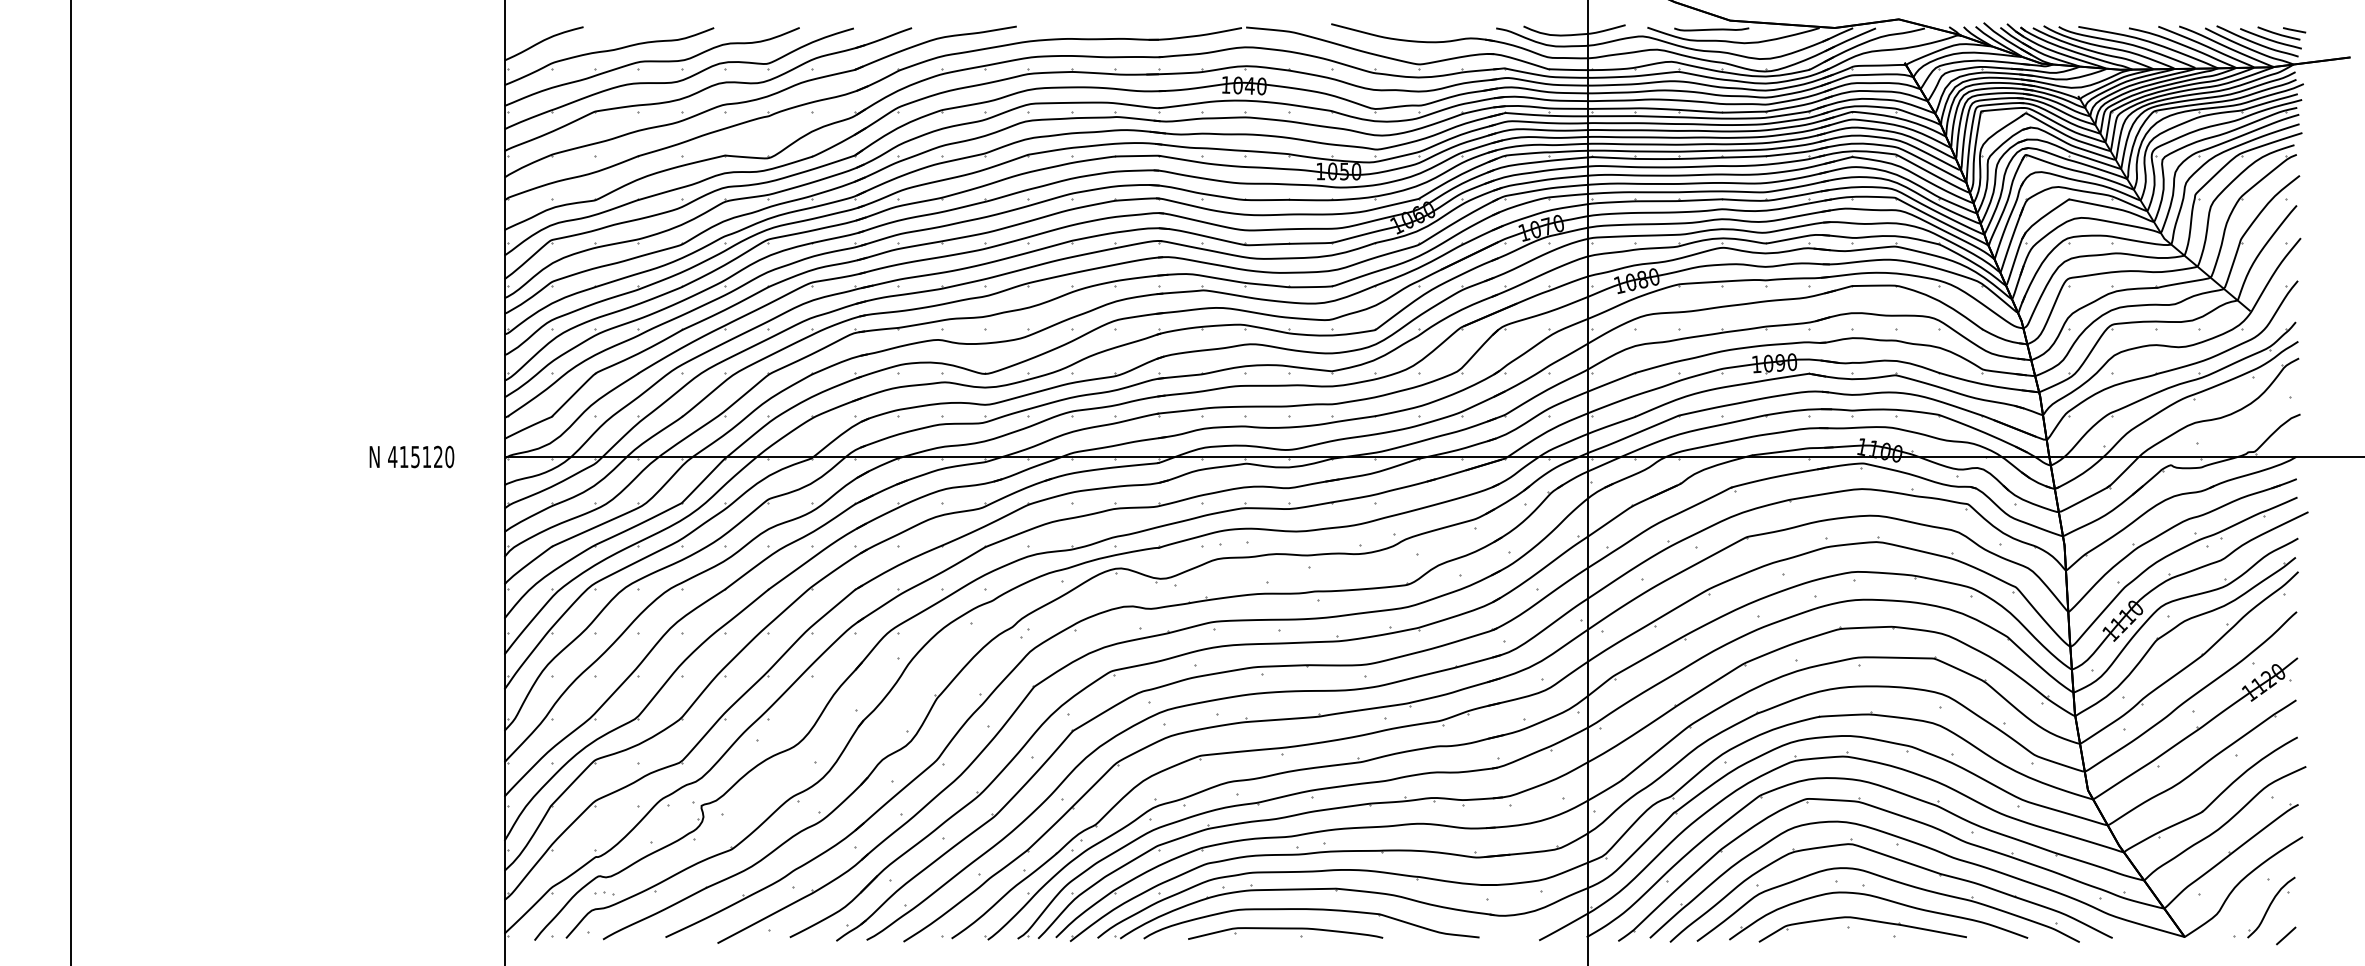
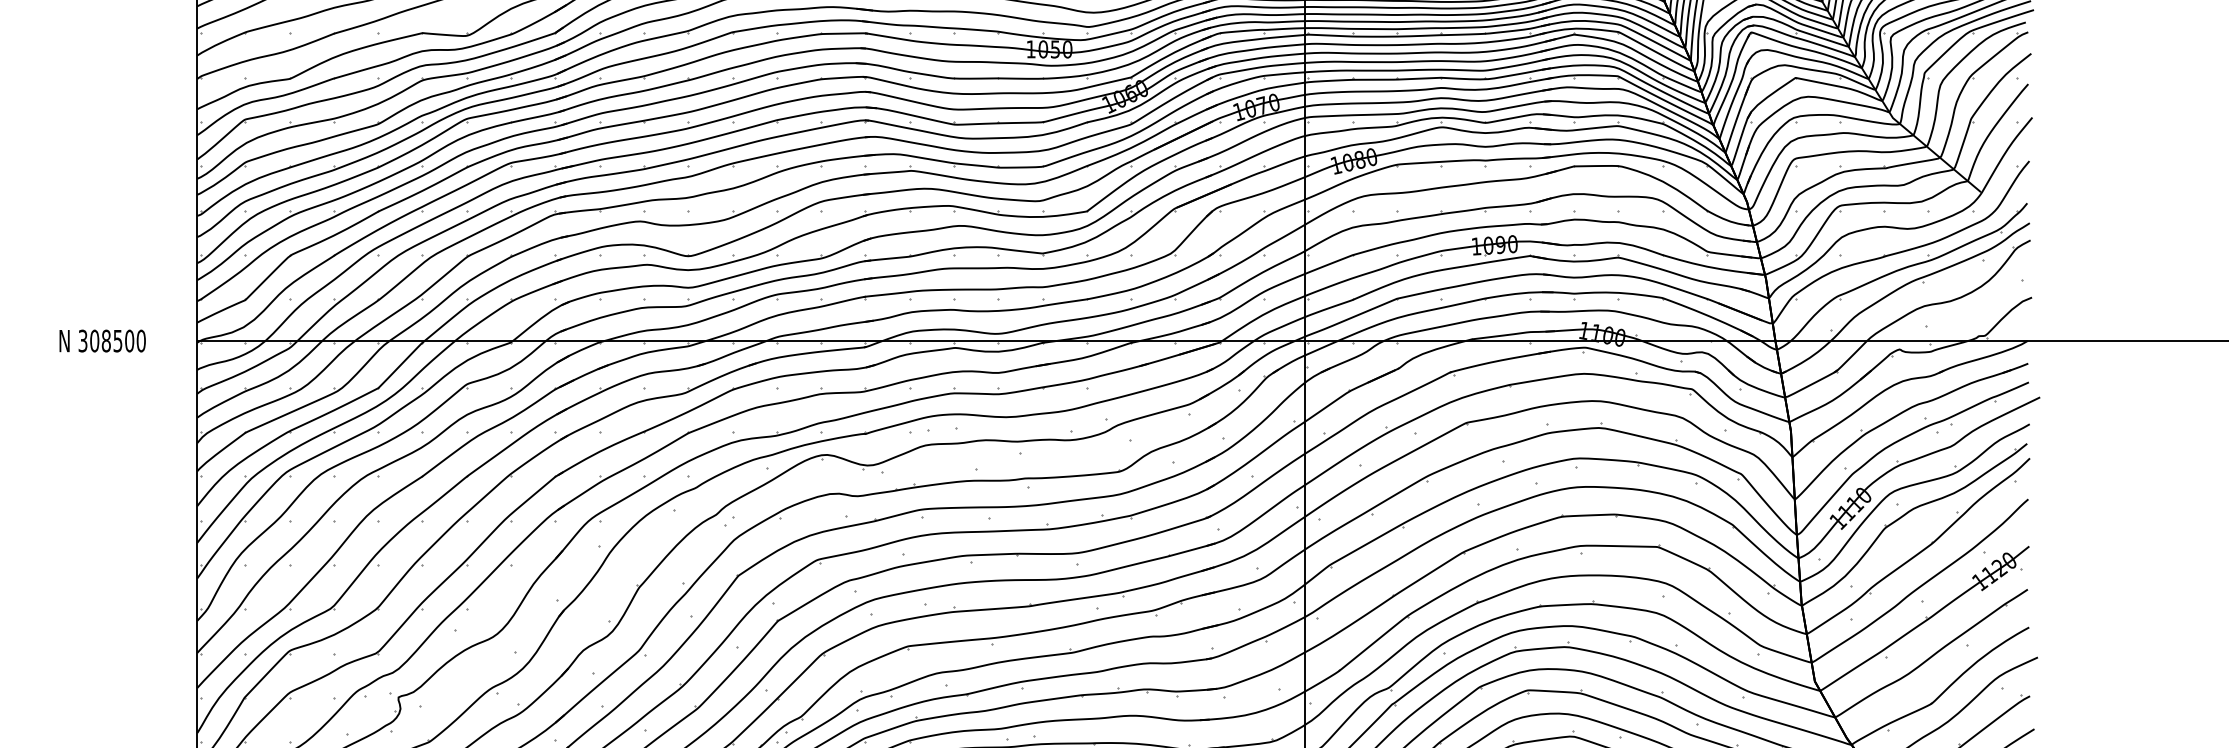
text: (415, 456) -> (106, 340), 415120 -> 308500

